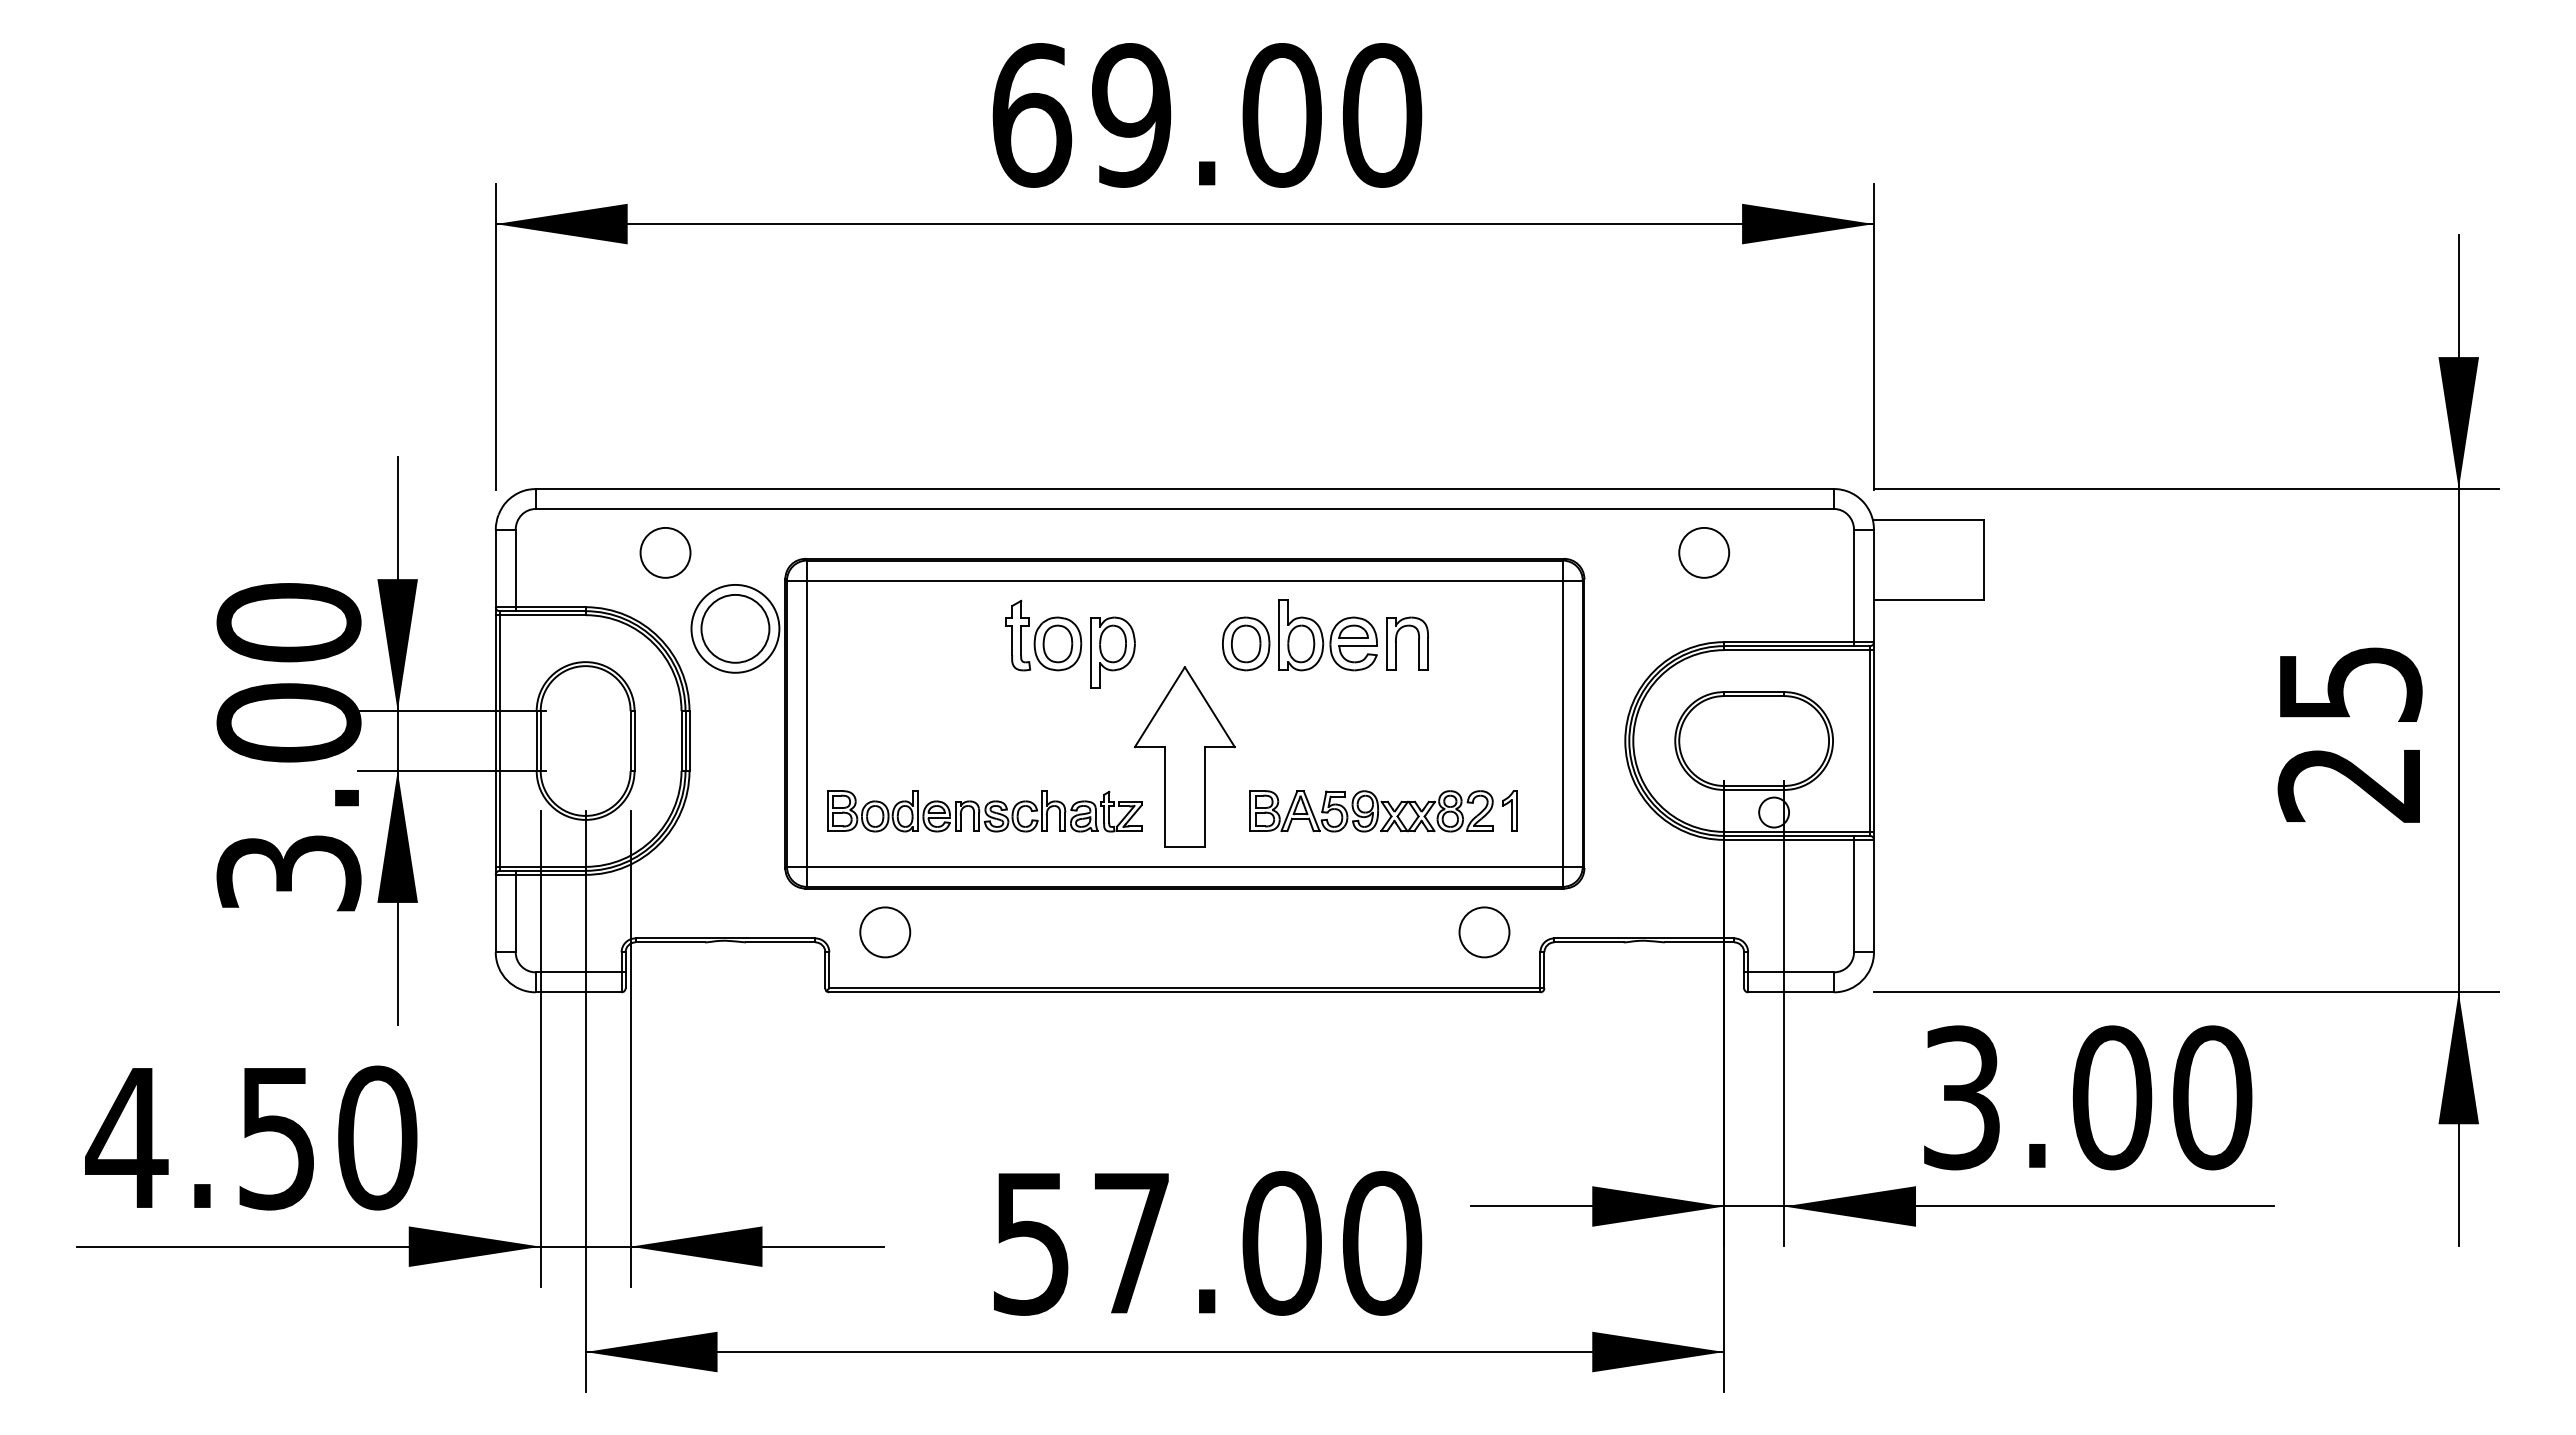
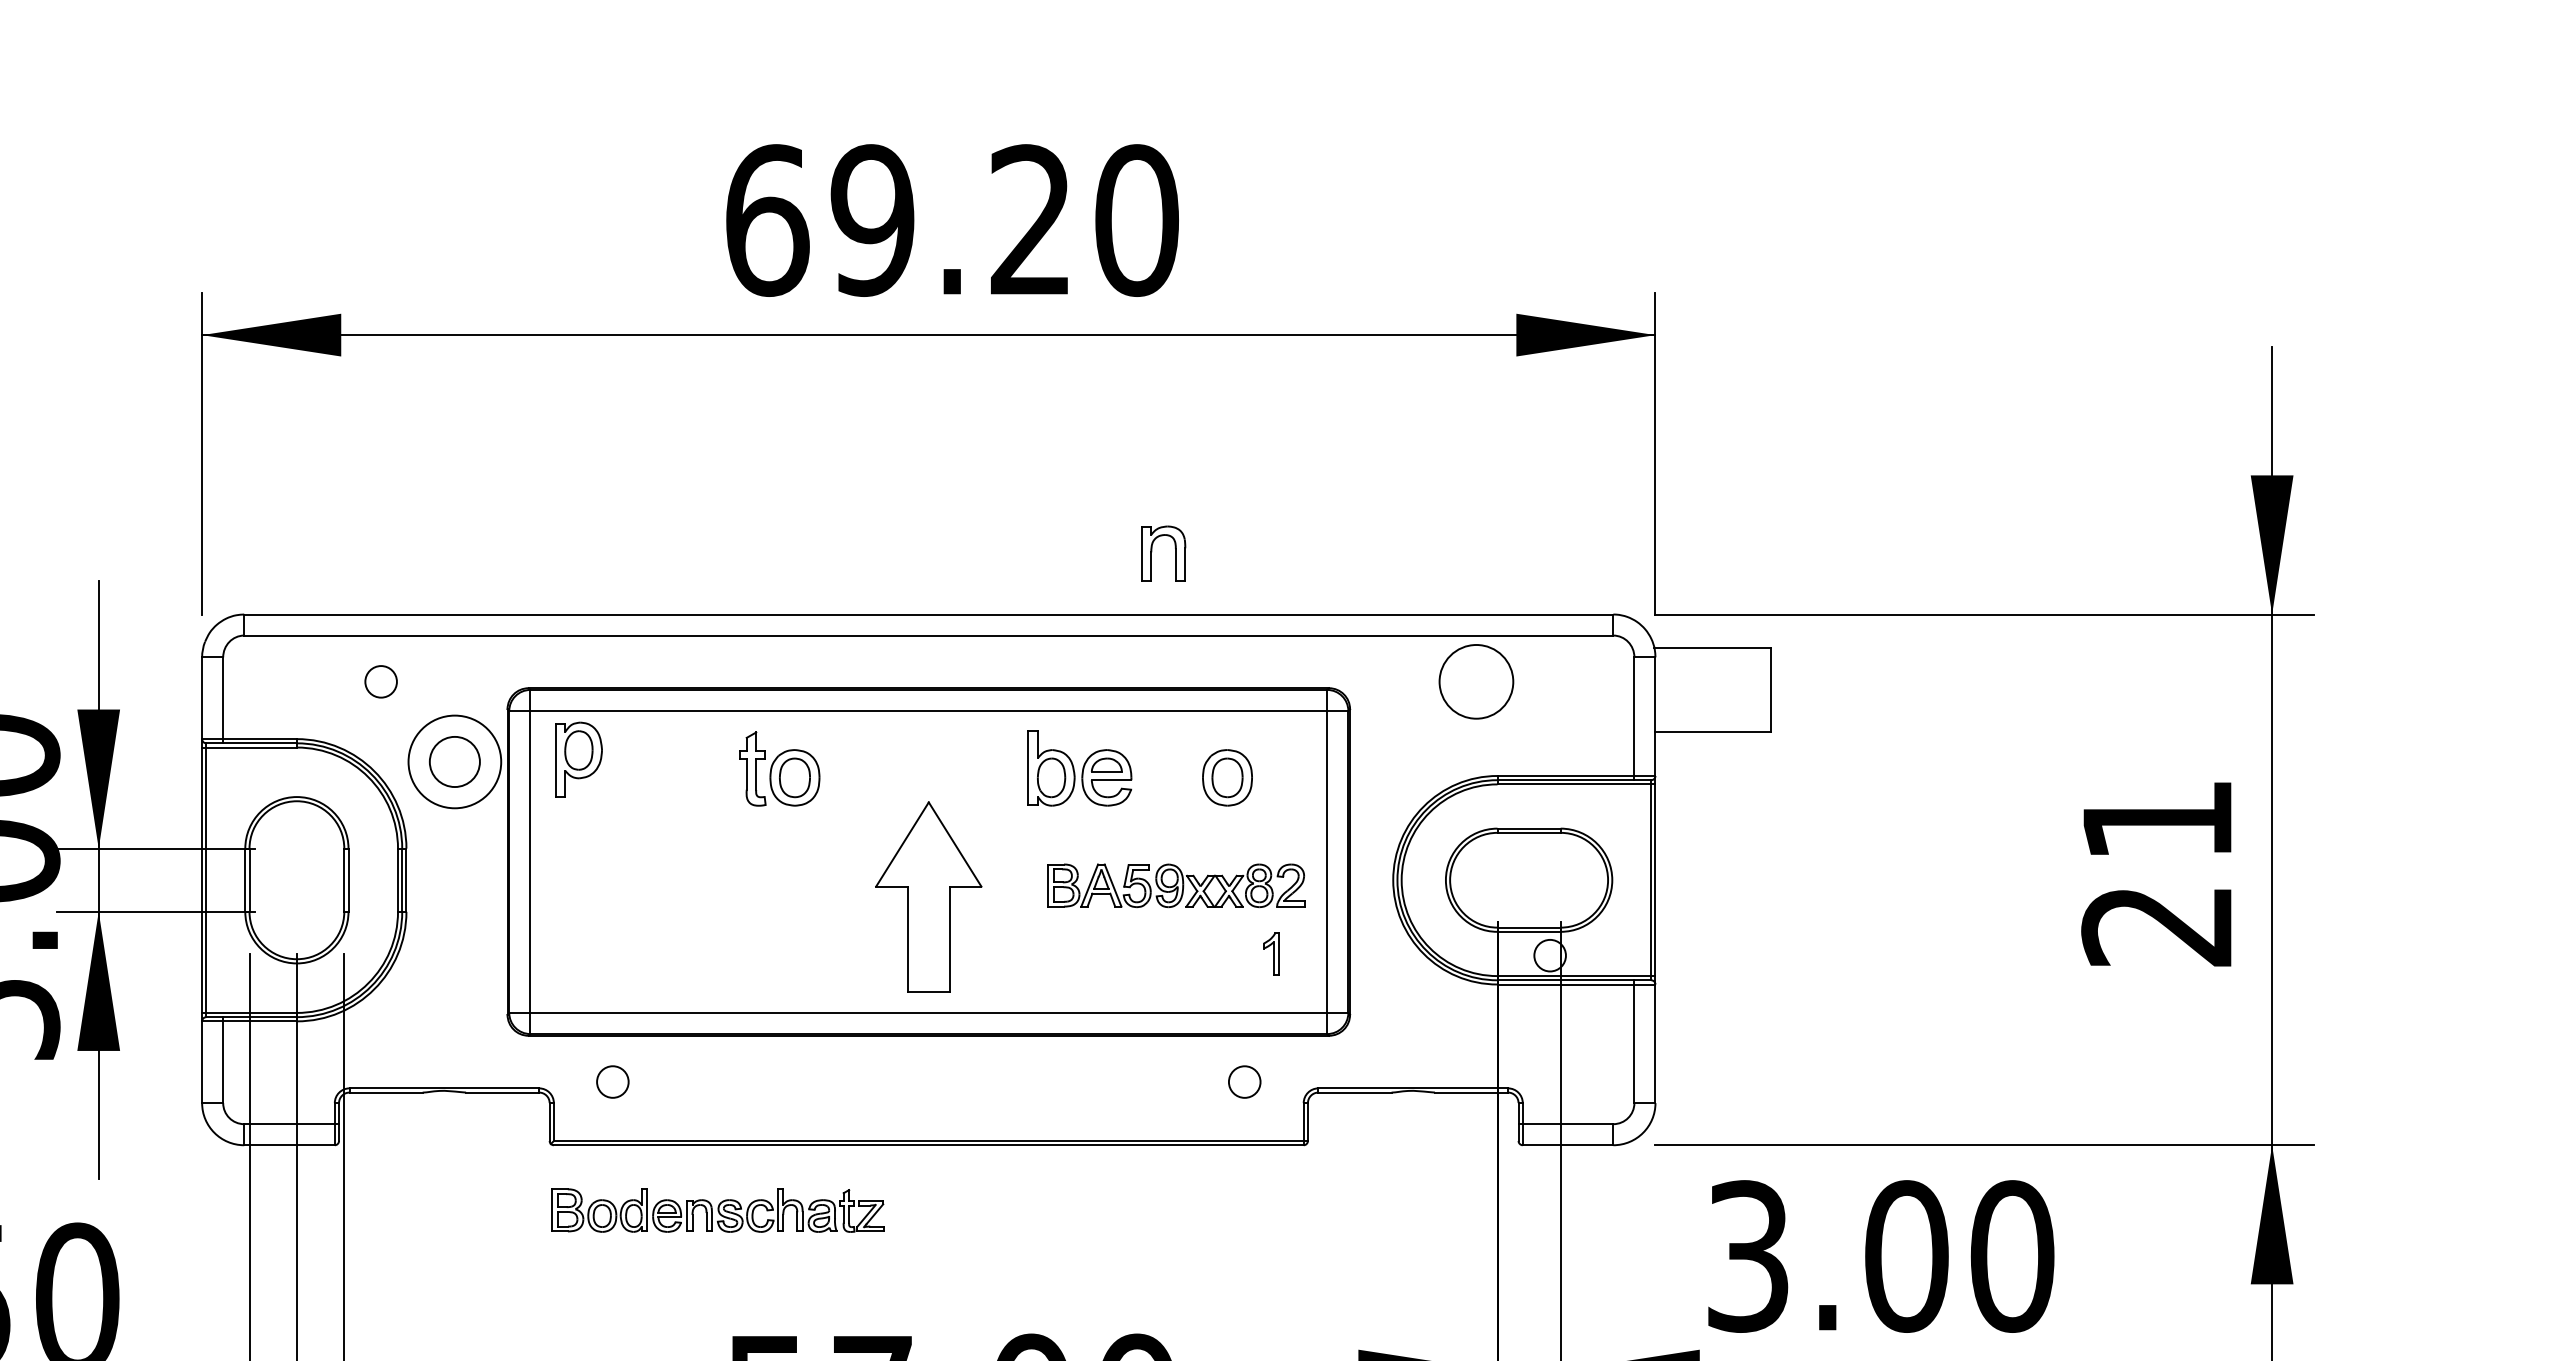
text: (1281, 115) -> (1030, 220), 69.00 -> 69.20
circle: (665, 552) -> (381, 681), size x0.6
circle: (1704, 552) -> (1476, 681), size x1.4
circle: (735, 628) -> (454, 761), size x0.7
part: (1246, 643) -> (1227, 777), moved
part: (1396, 643) -> (1151, 553), moved
part: (1112, 652) -> (578, 759), moved
text: (2351, 684) -> (2159, 820), 25 -> 21
part: (984, 811) -> (717, 1210), moved
part: (1371, 811) -> (1176, 886), moved
circle: (885, 932) -> (613, 1082), size x0.6
circle: (1484, 932) -> (1244, 1082), size x0.6

